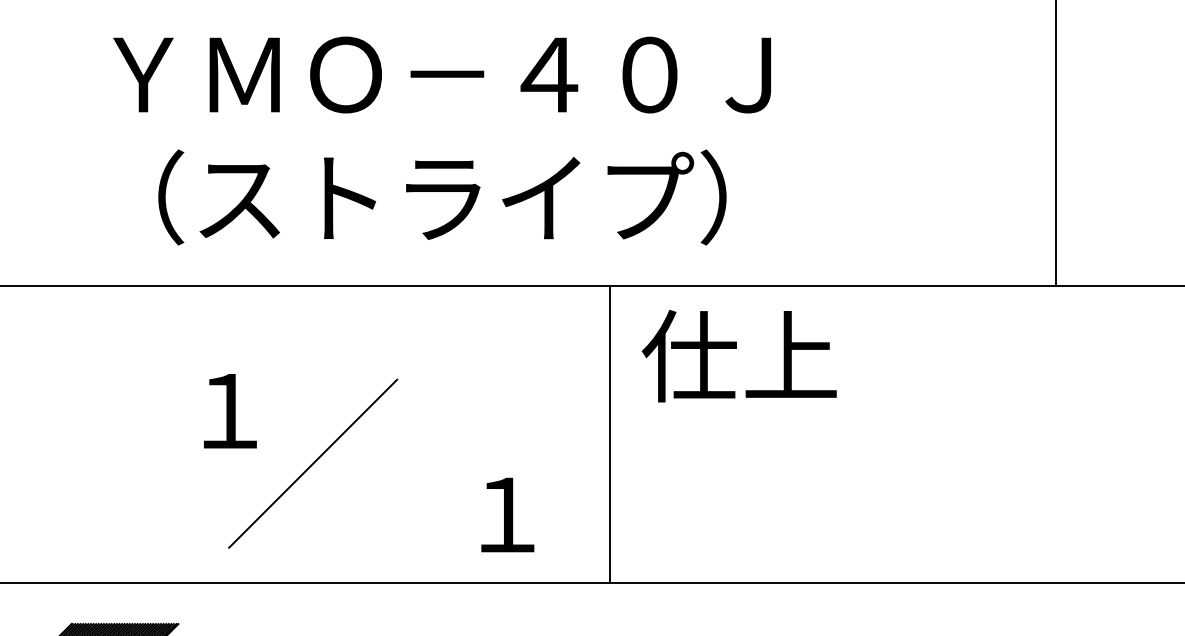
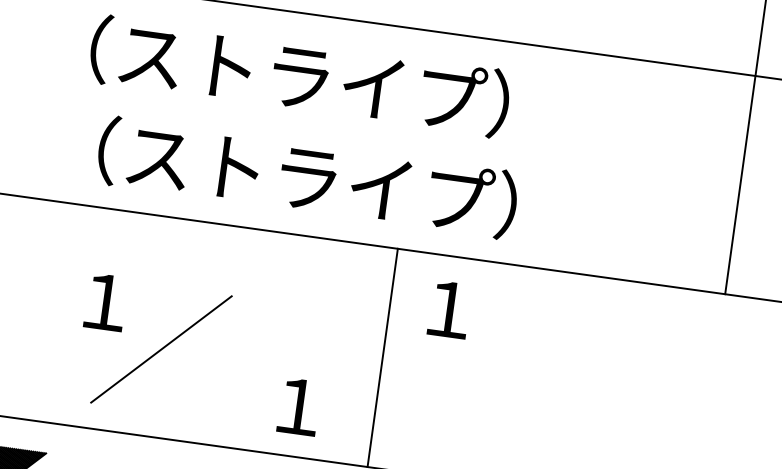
text: (442, 73) -> (296, 75), ＹＭＯ－４０Ｊ -> （ストライプ）
text: (442, 197) -> (307, 177), moved
text: (738, 355) -> (484, 313), 仕上 -> １

